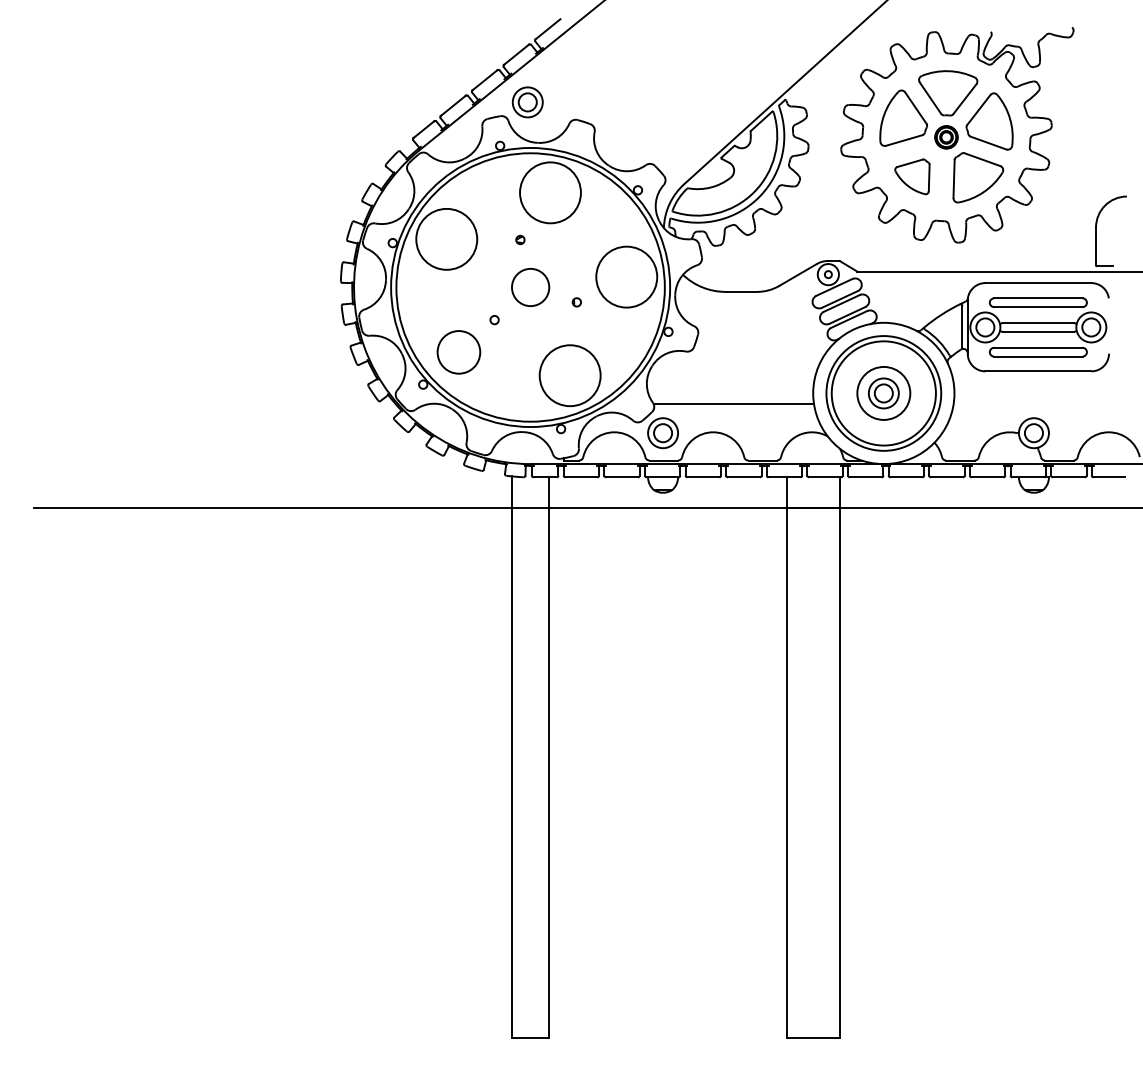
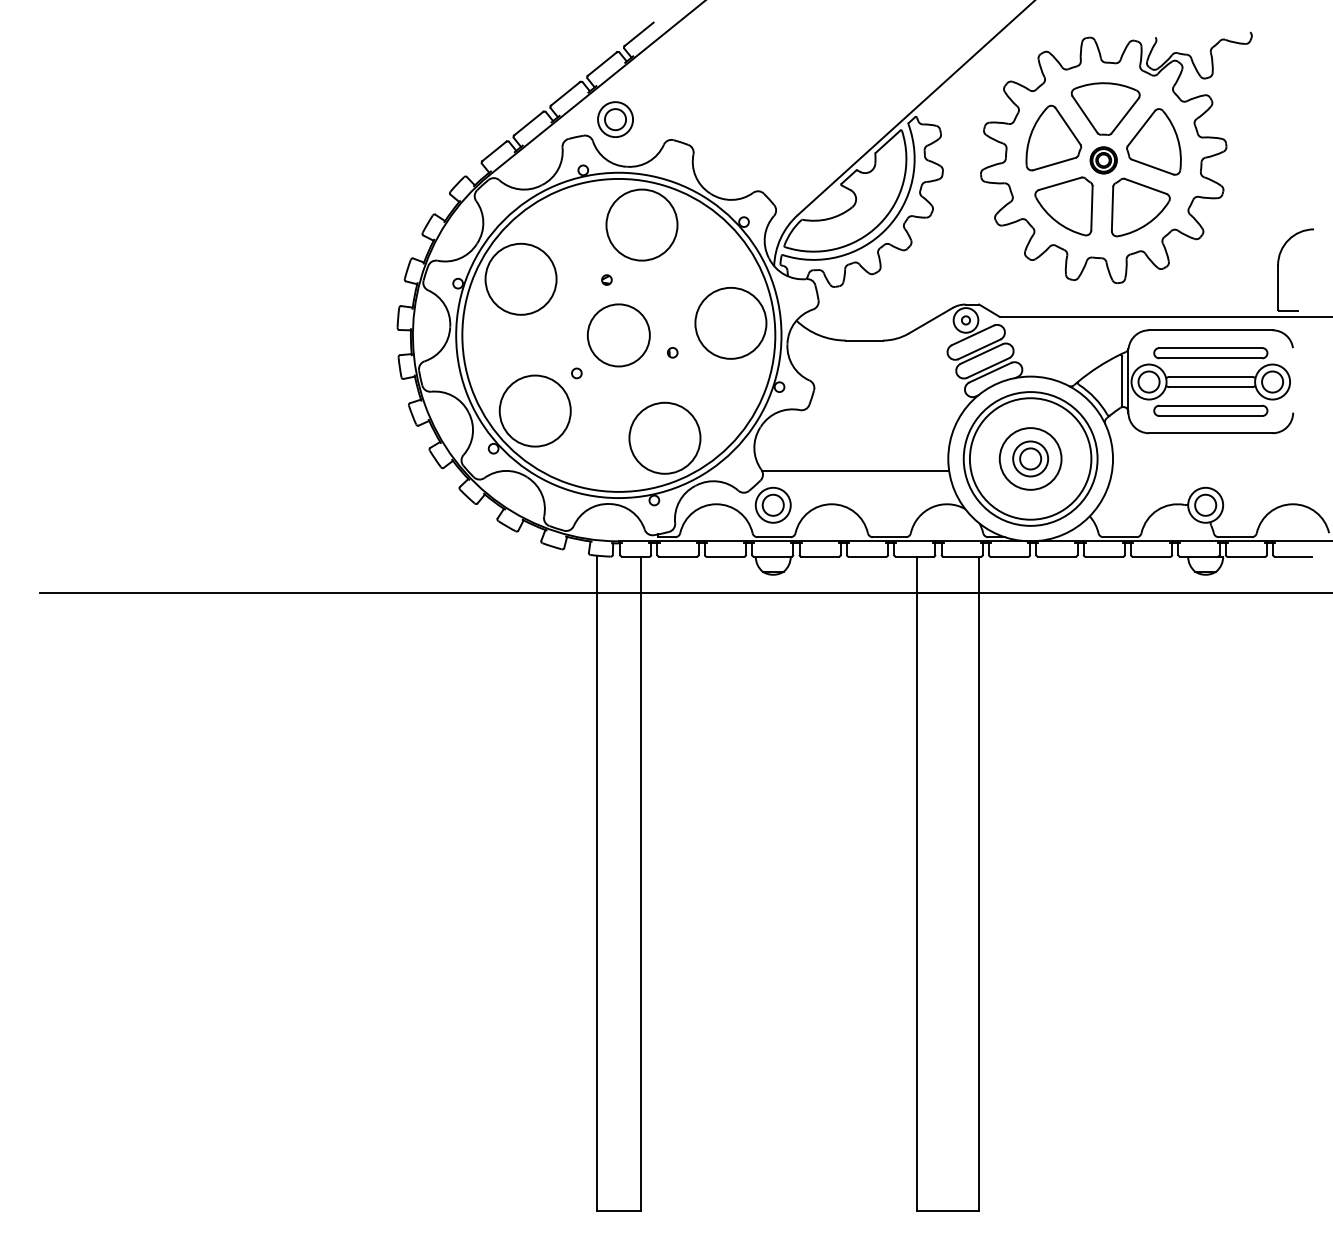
part: (912, 176) -> (1063, 206), size x1.43
circle: (530, 287) -> (618, 335), size x1.43
circle: (458, 351) -> (534, 410), size x1.43

